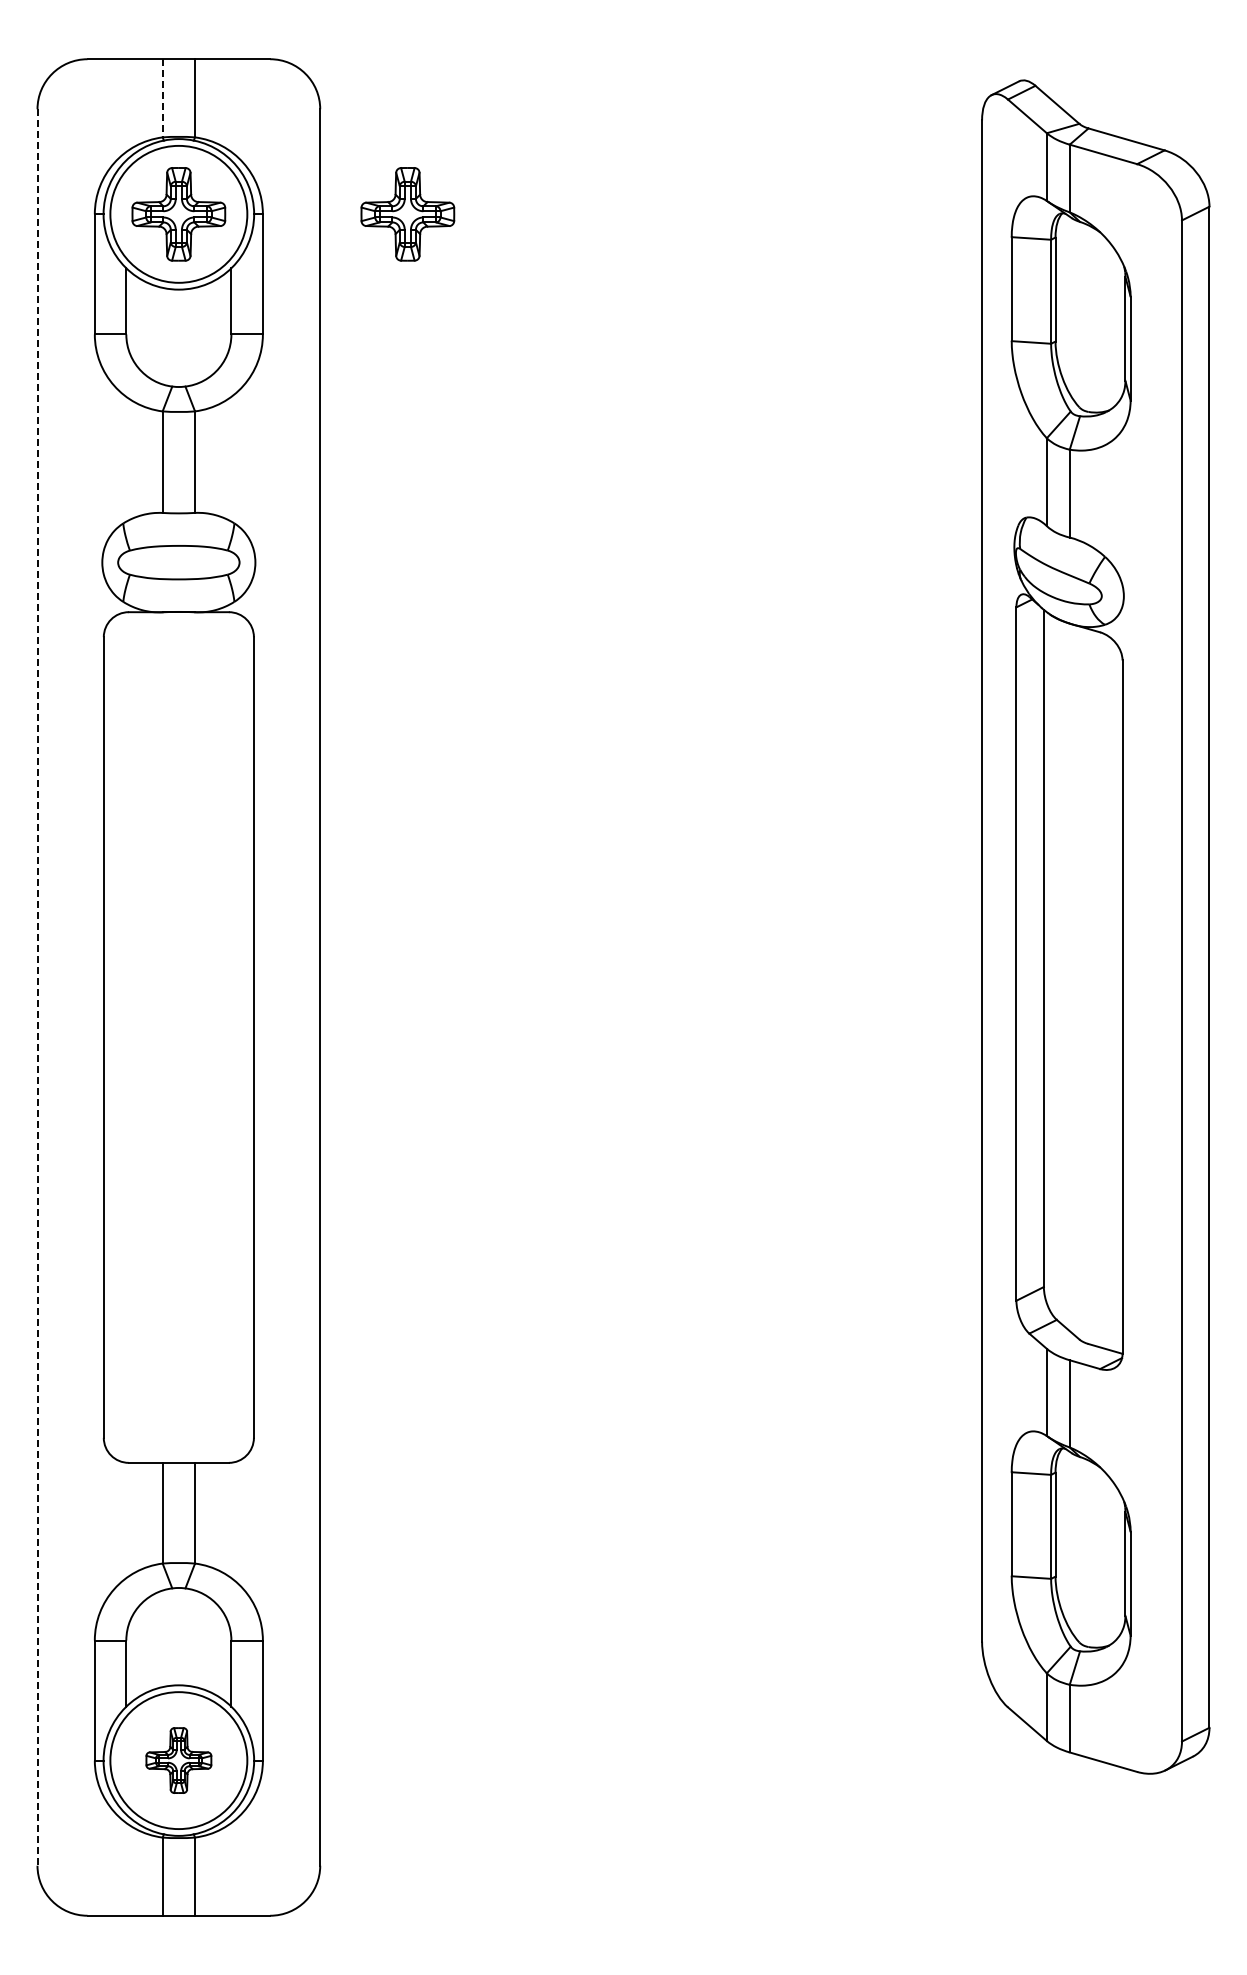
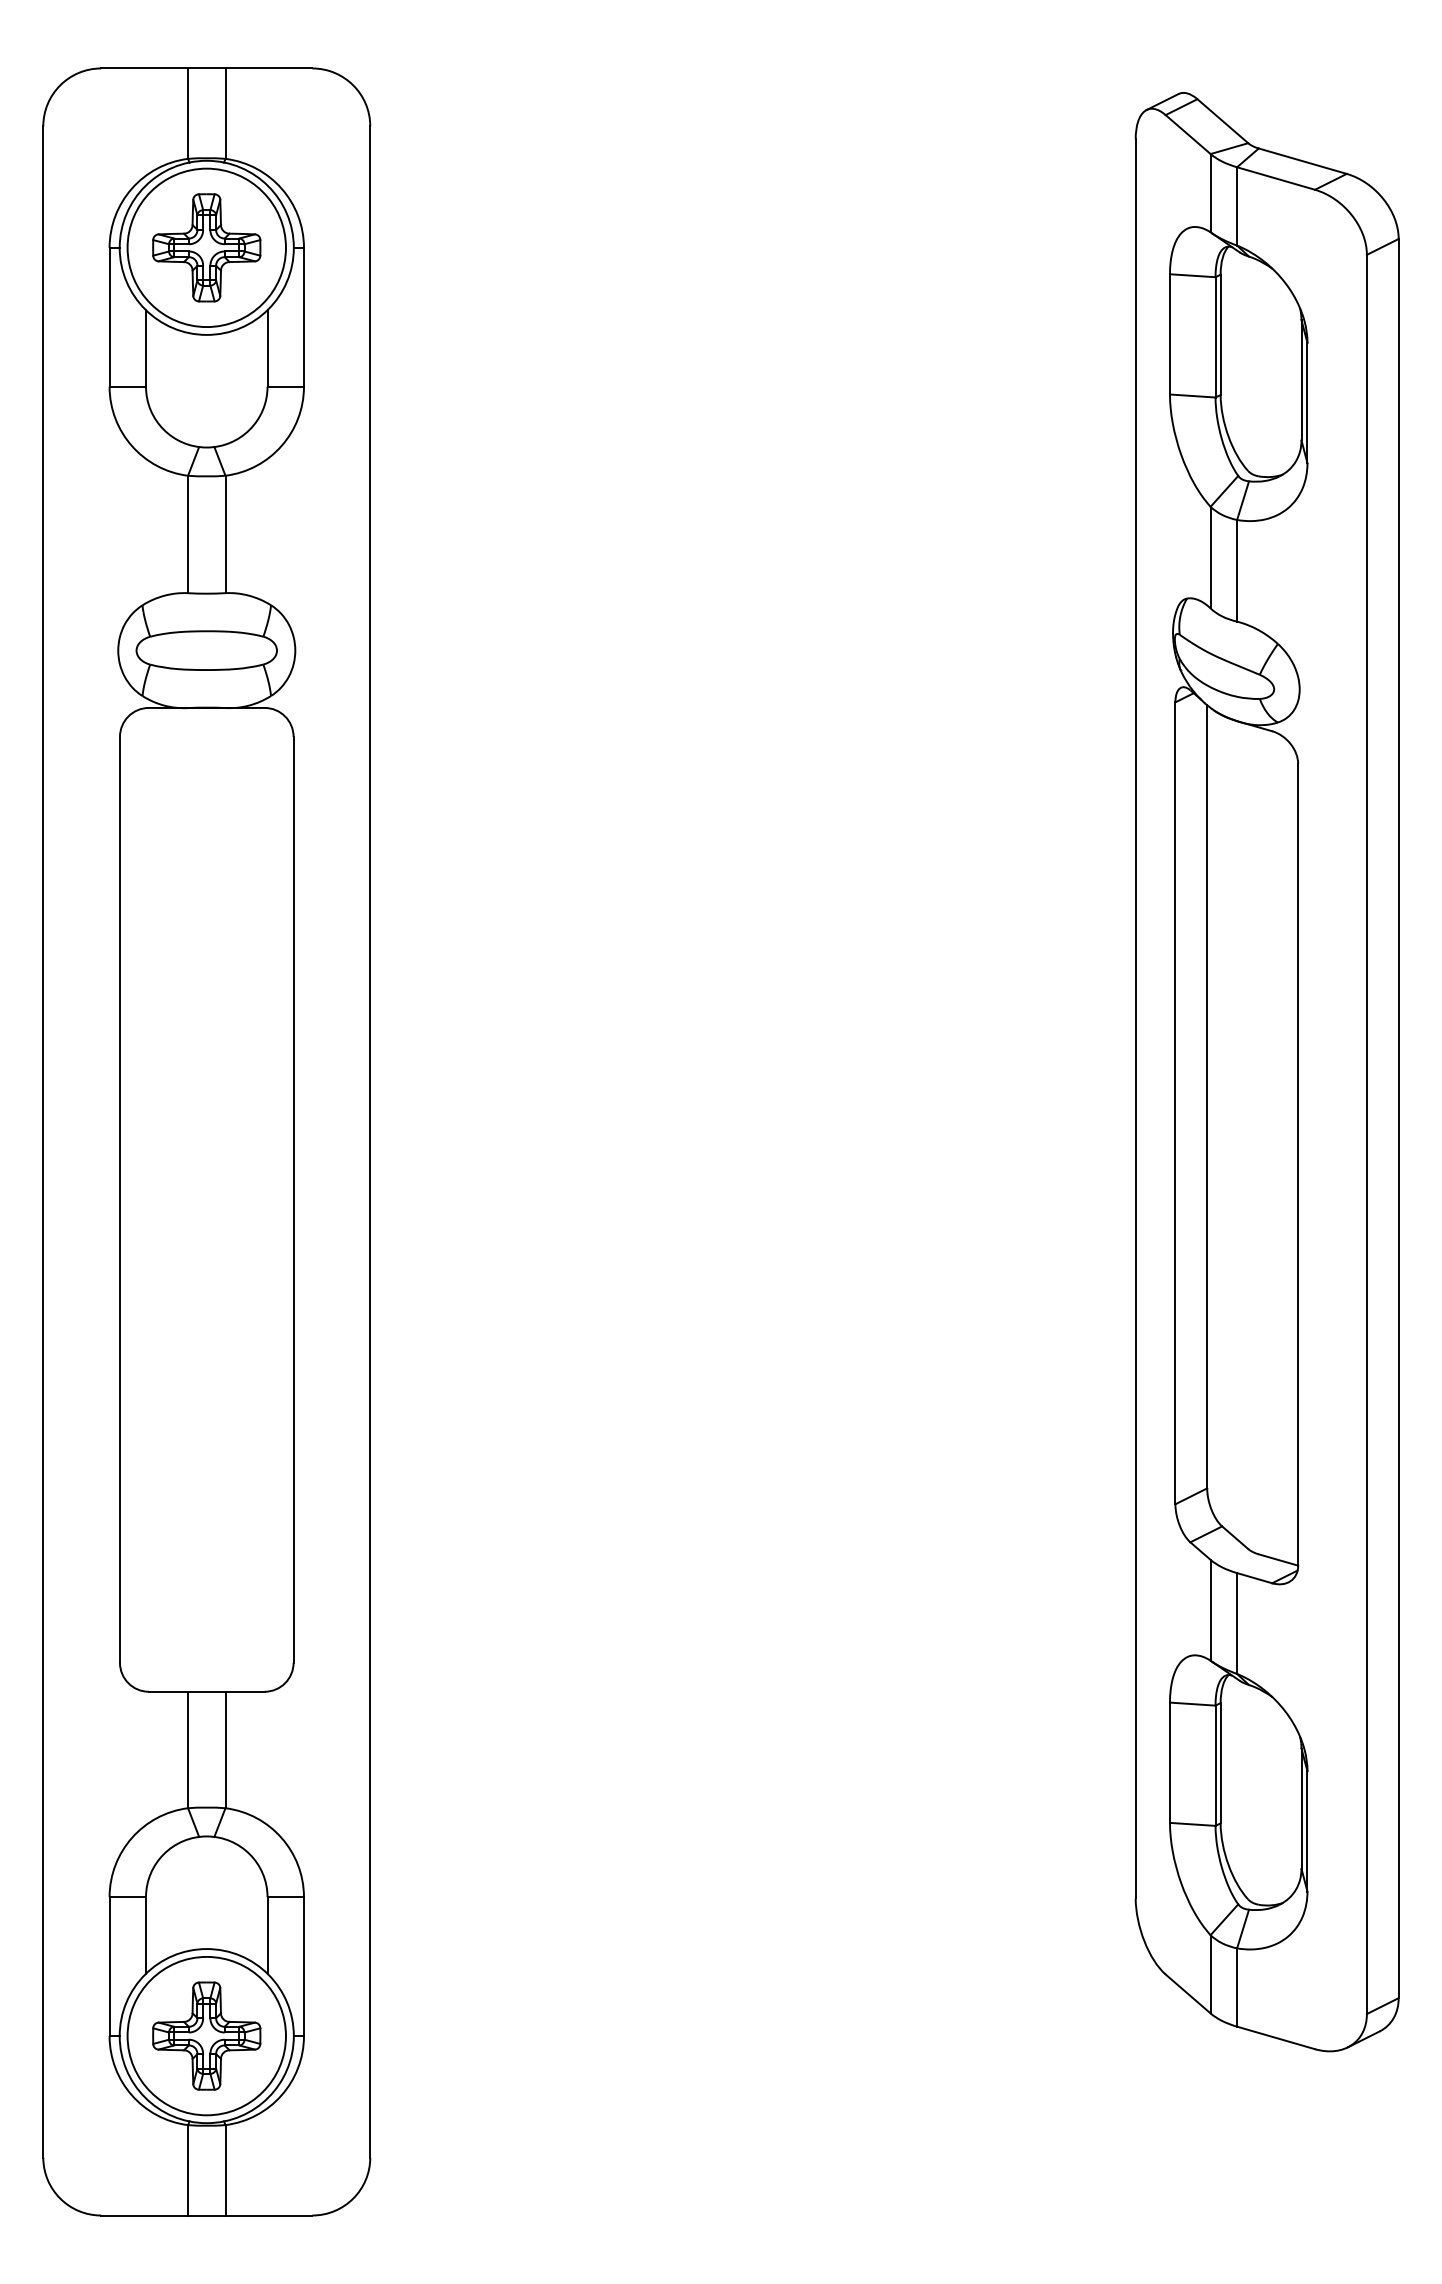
line: (162, 98) -> (187, 113), dashed -> solid
part: (407, 214) -> (471, 248), removed
line: (37, 987) -> (43, 1142), dashed -> solid
part: (178, 1760) -> (206, 2035), size x1.43

